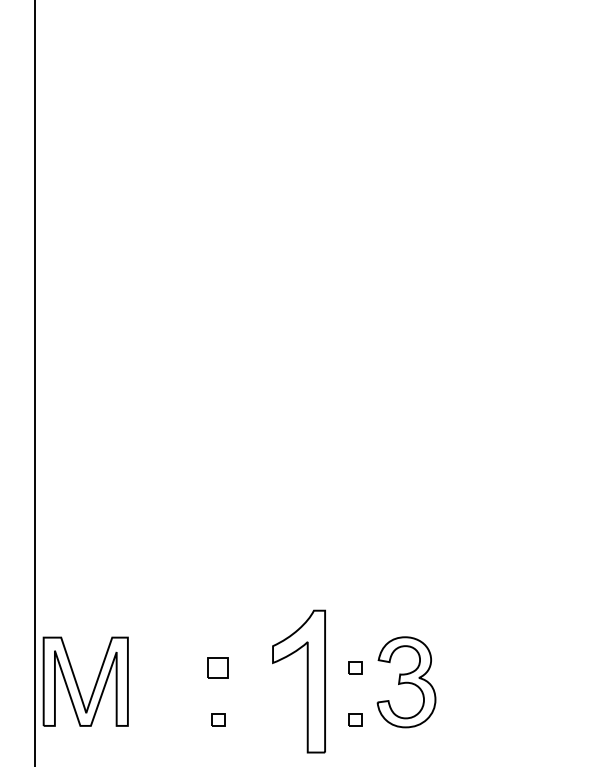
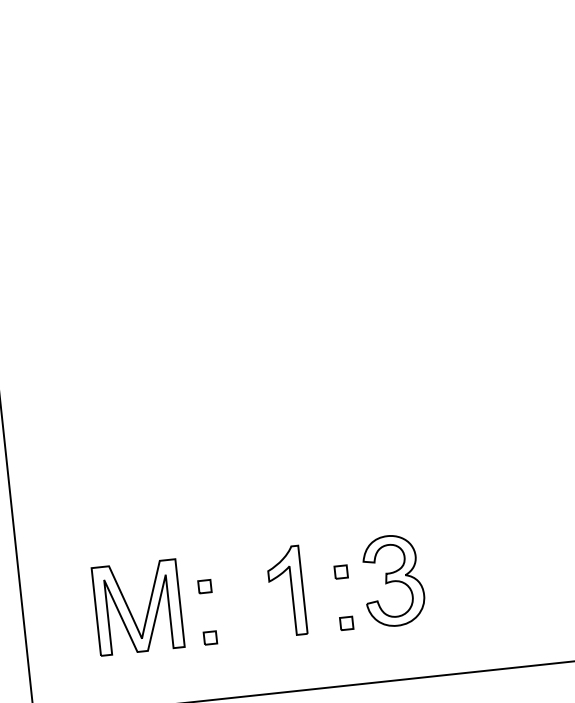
part: (218, 667) -> (204, 586), size x0.62
part: (299, 681) -> (287, 591), size x0.62
part: (77, 682) -> (130, 609), moved

